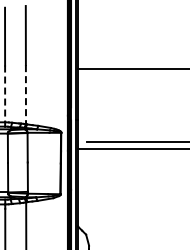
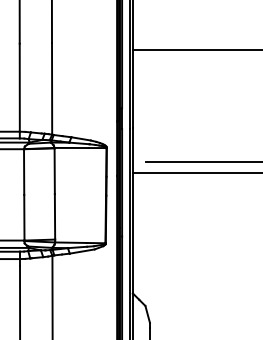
line: (5, 94) -> (20, 88), dashed -> solid
line: (25, 94) -> (51, 88), dashed -> solid

